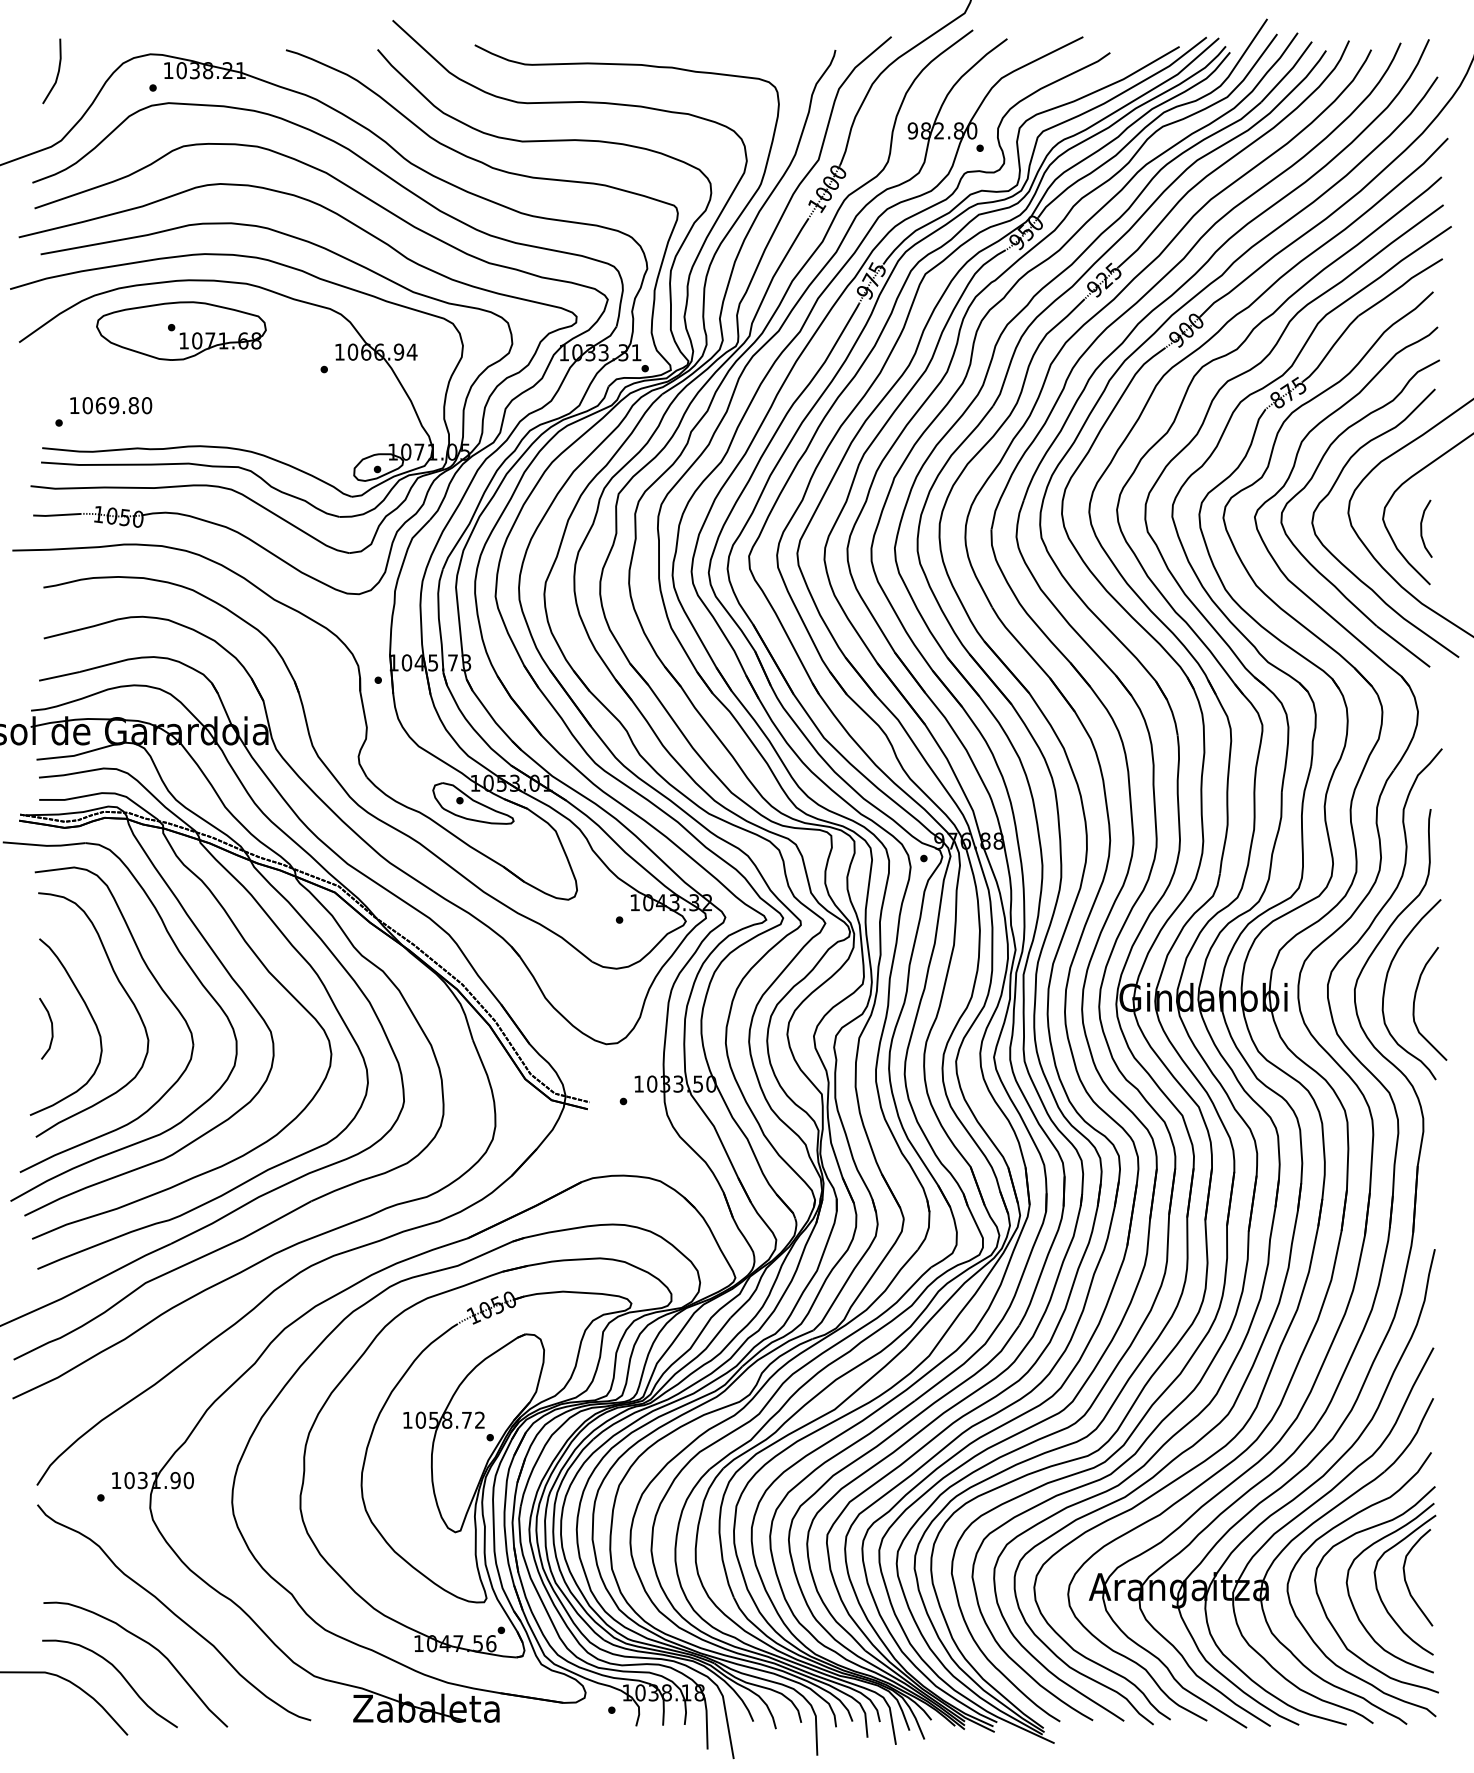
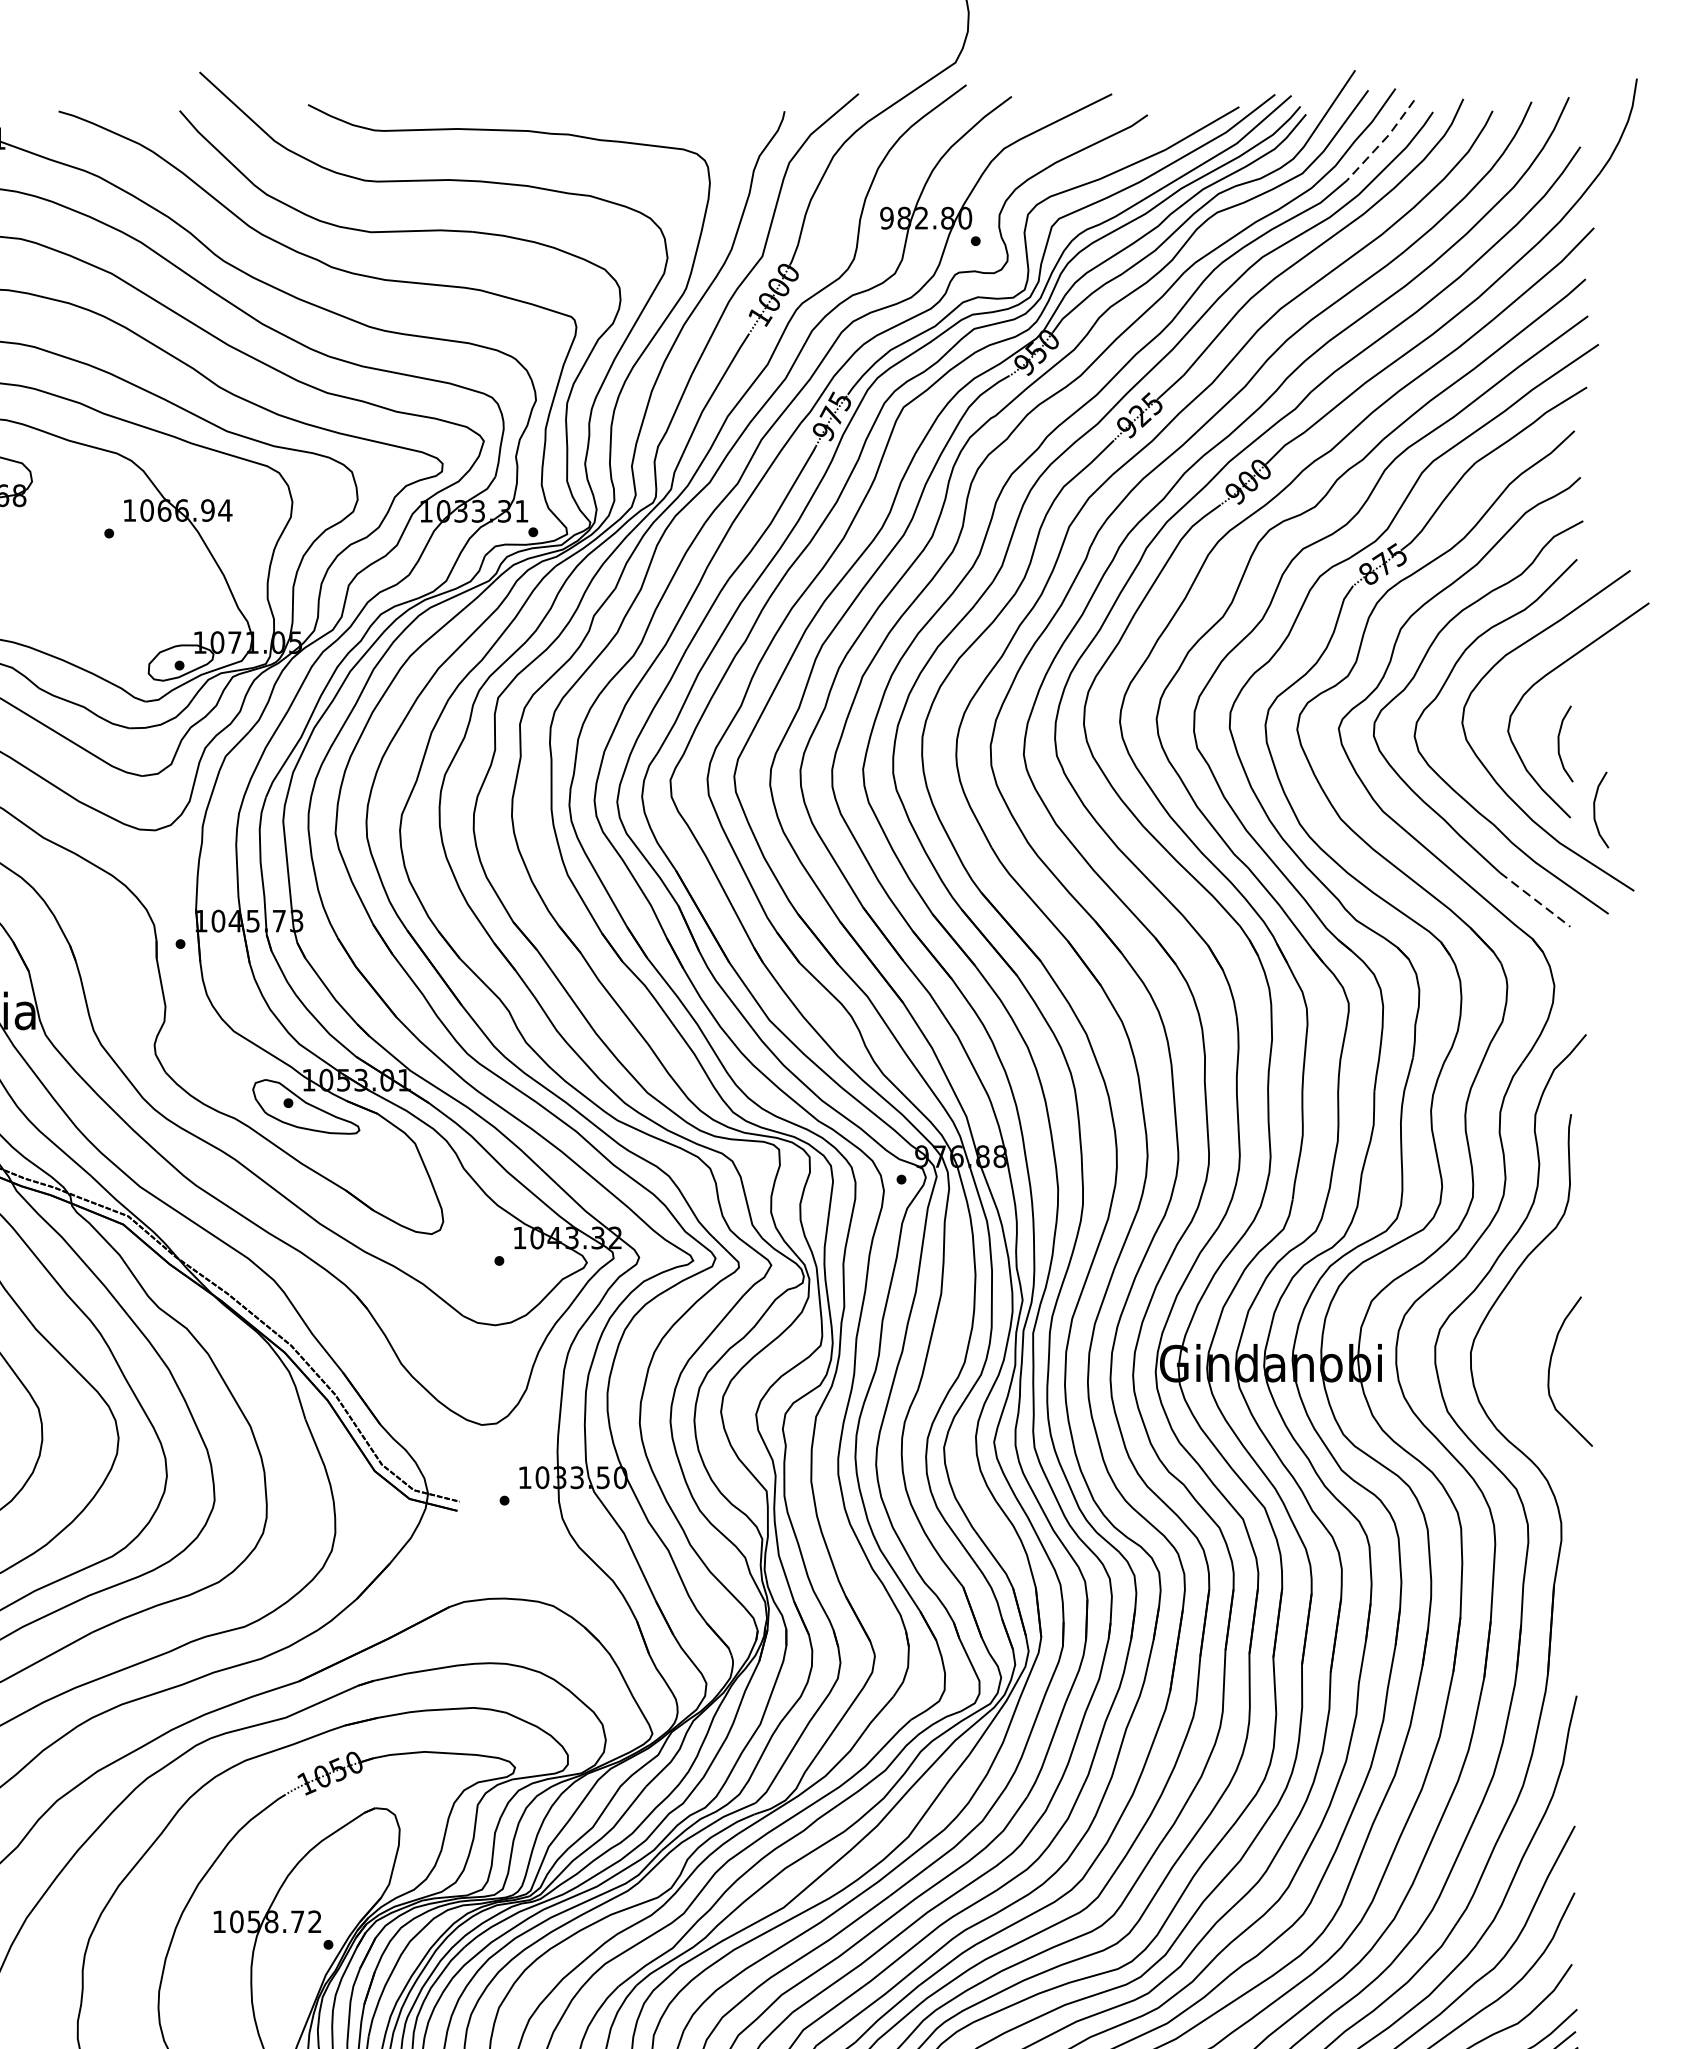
line: (1288, 72) -> (1383, 141), solid -> dashed
curve: (1449, 578) -> (1595, 809), added
line: (1403, 646) -> (1535, 899), solid -> dashed
curve: (1386, 983) -> (1512, 1344), removed

